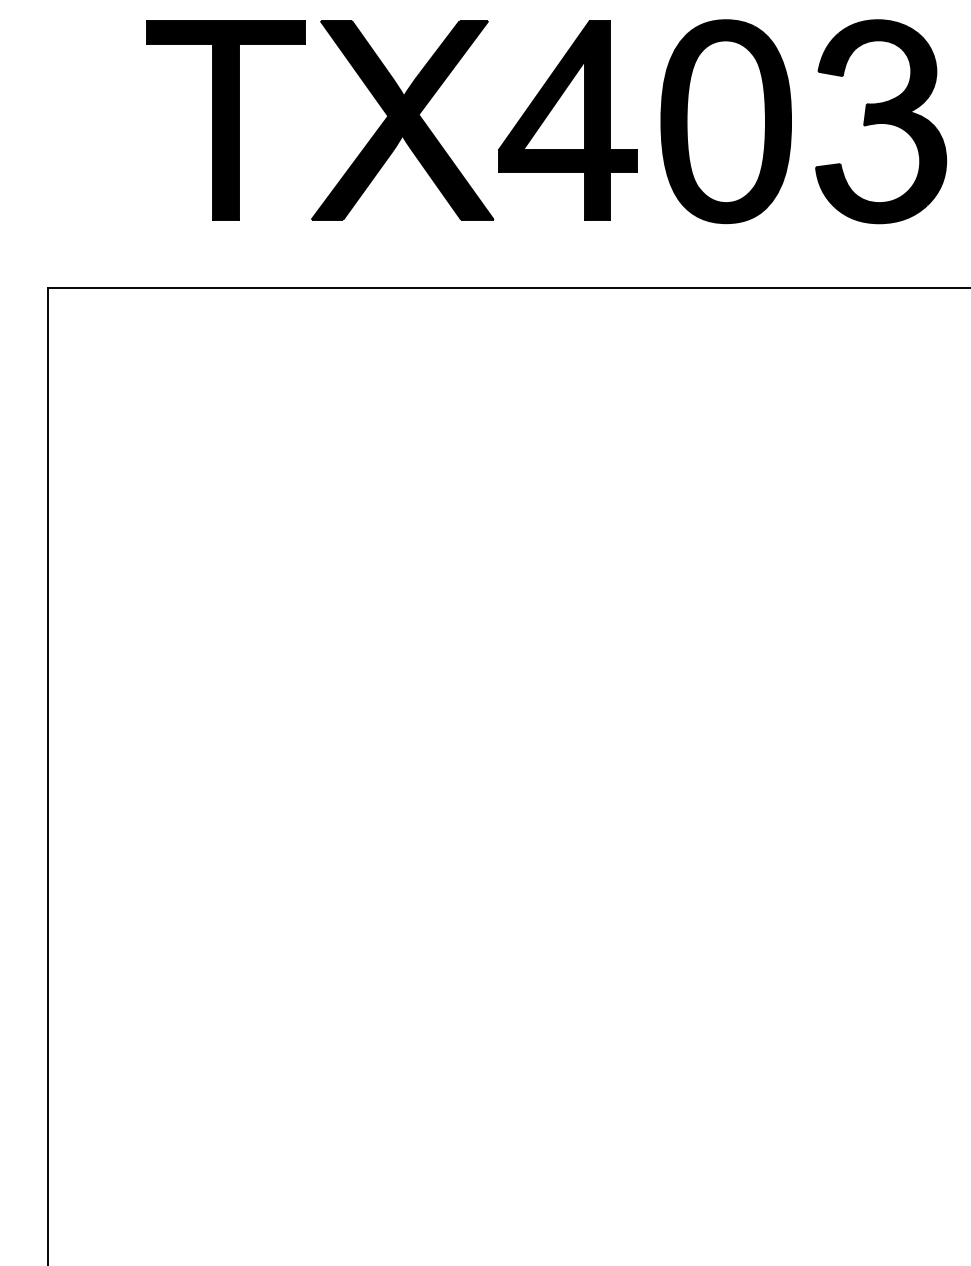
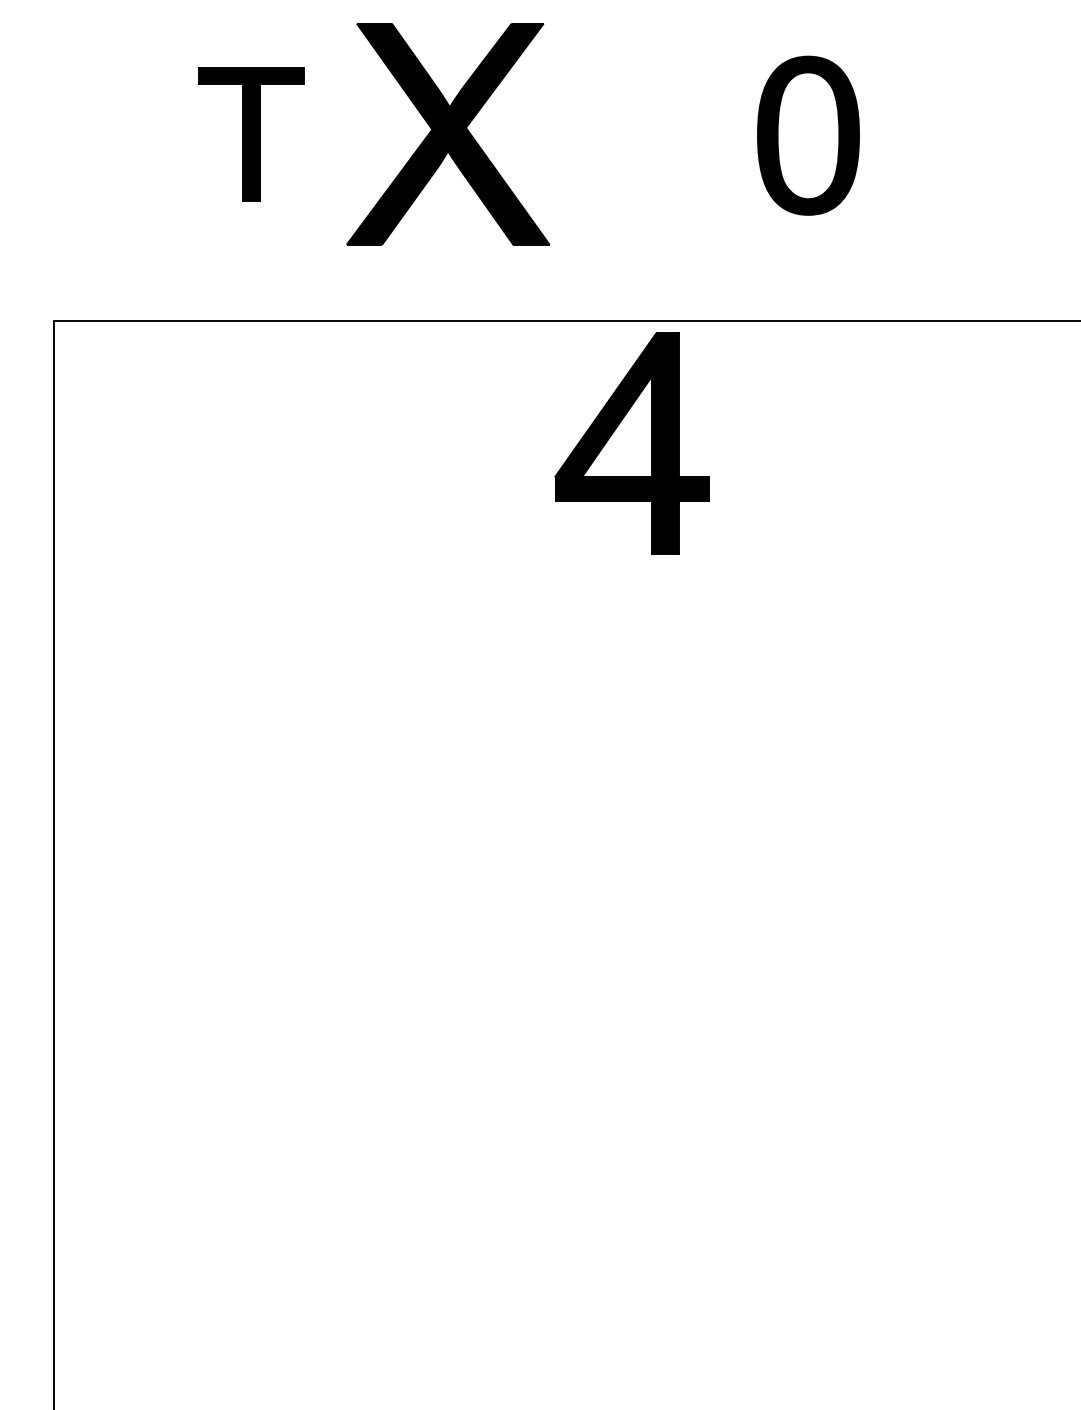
part: (225, 120) -> (250, 134), size x0.6
part: (567, 120) -> (631, 443), moved
part: (725, 121) -> (807, 135), size x0.7
part: (880, 121) -> (980, 135), removed

